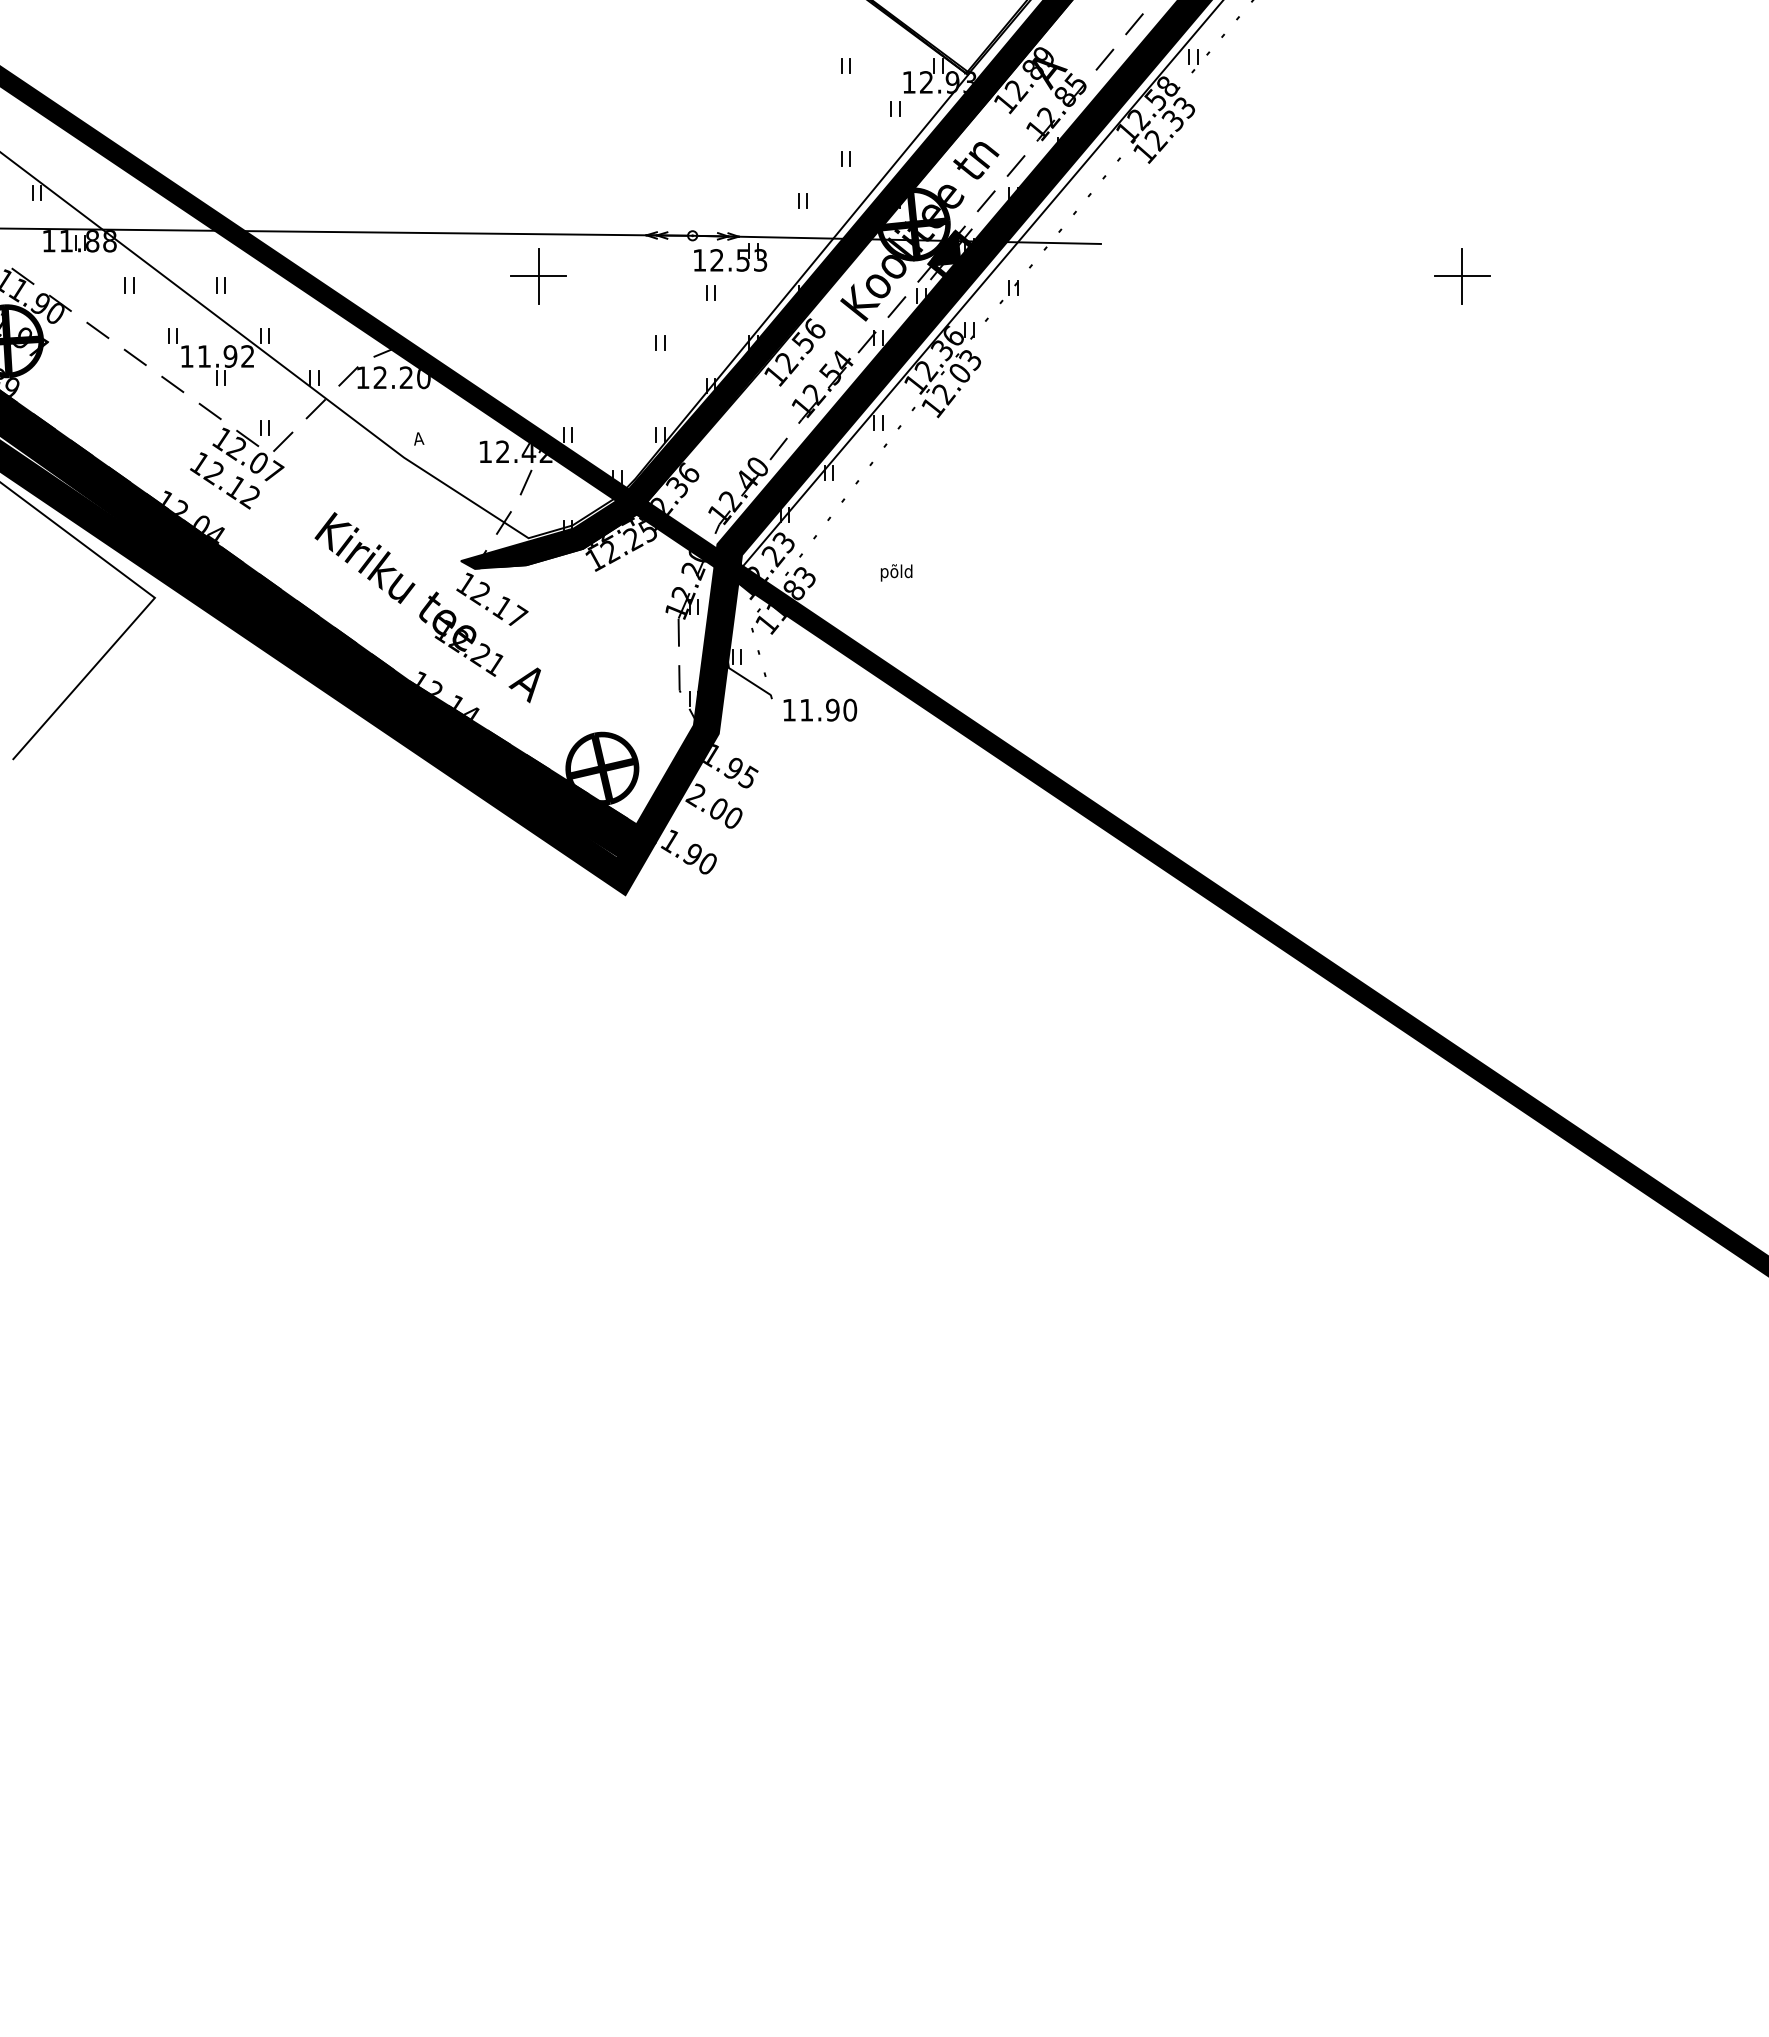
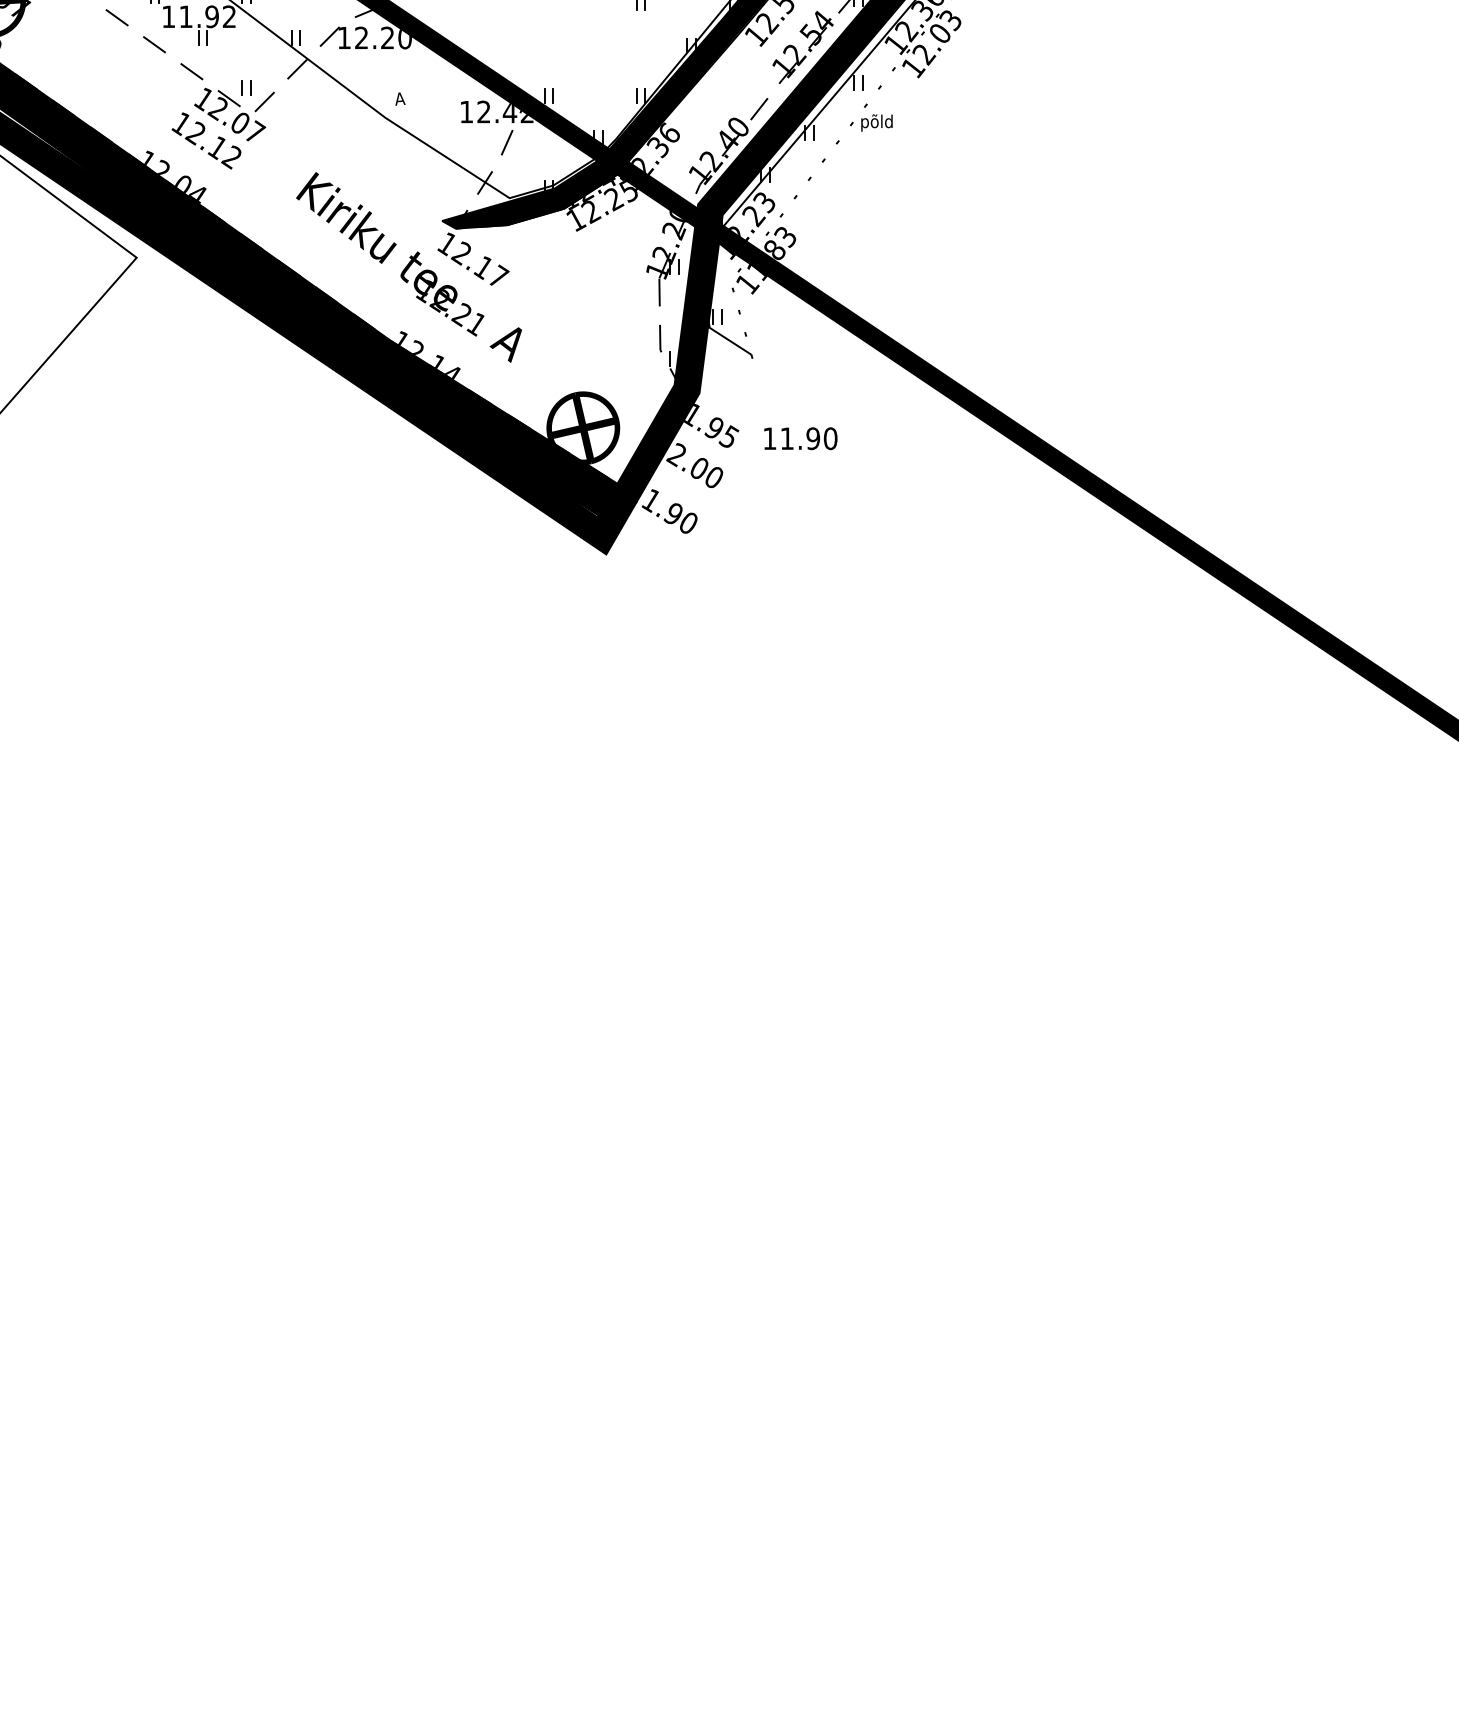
text: (896, 572) -> (876, 122), moved
text: (820, 709) -> (801, 438), moved

